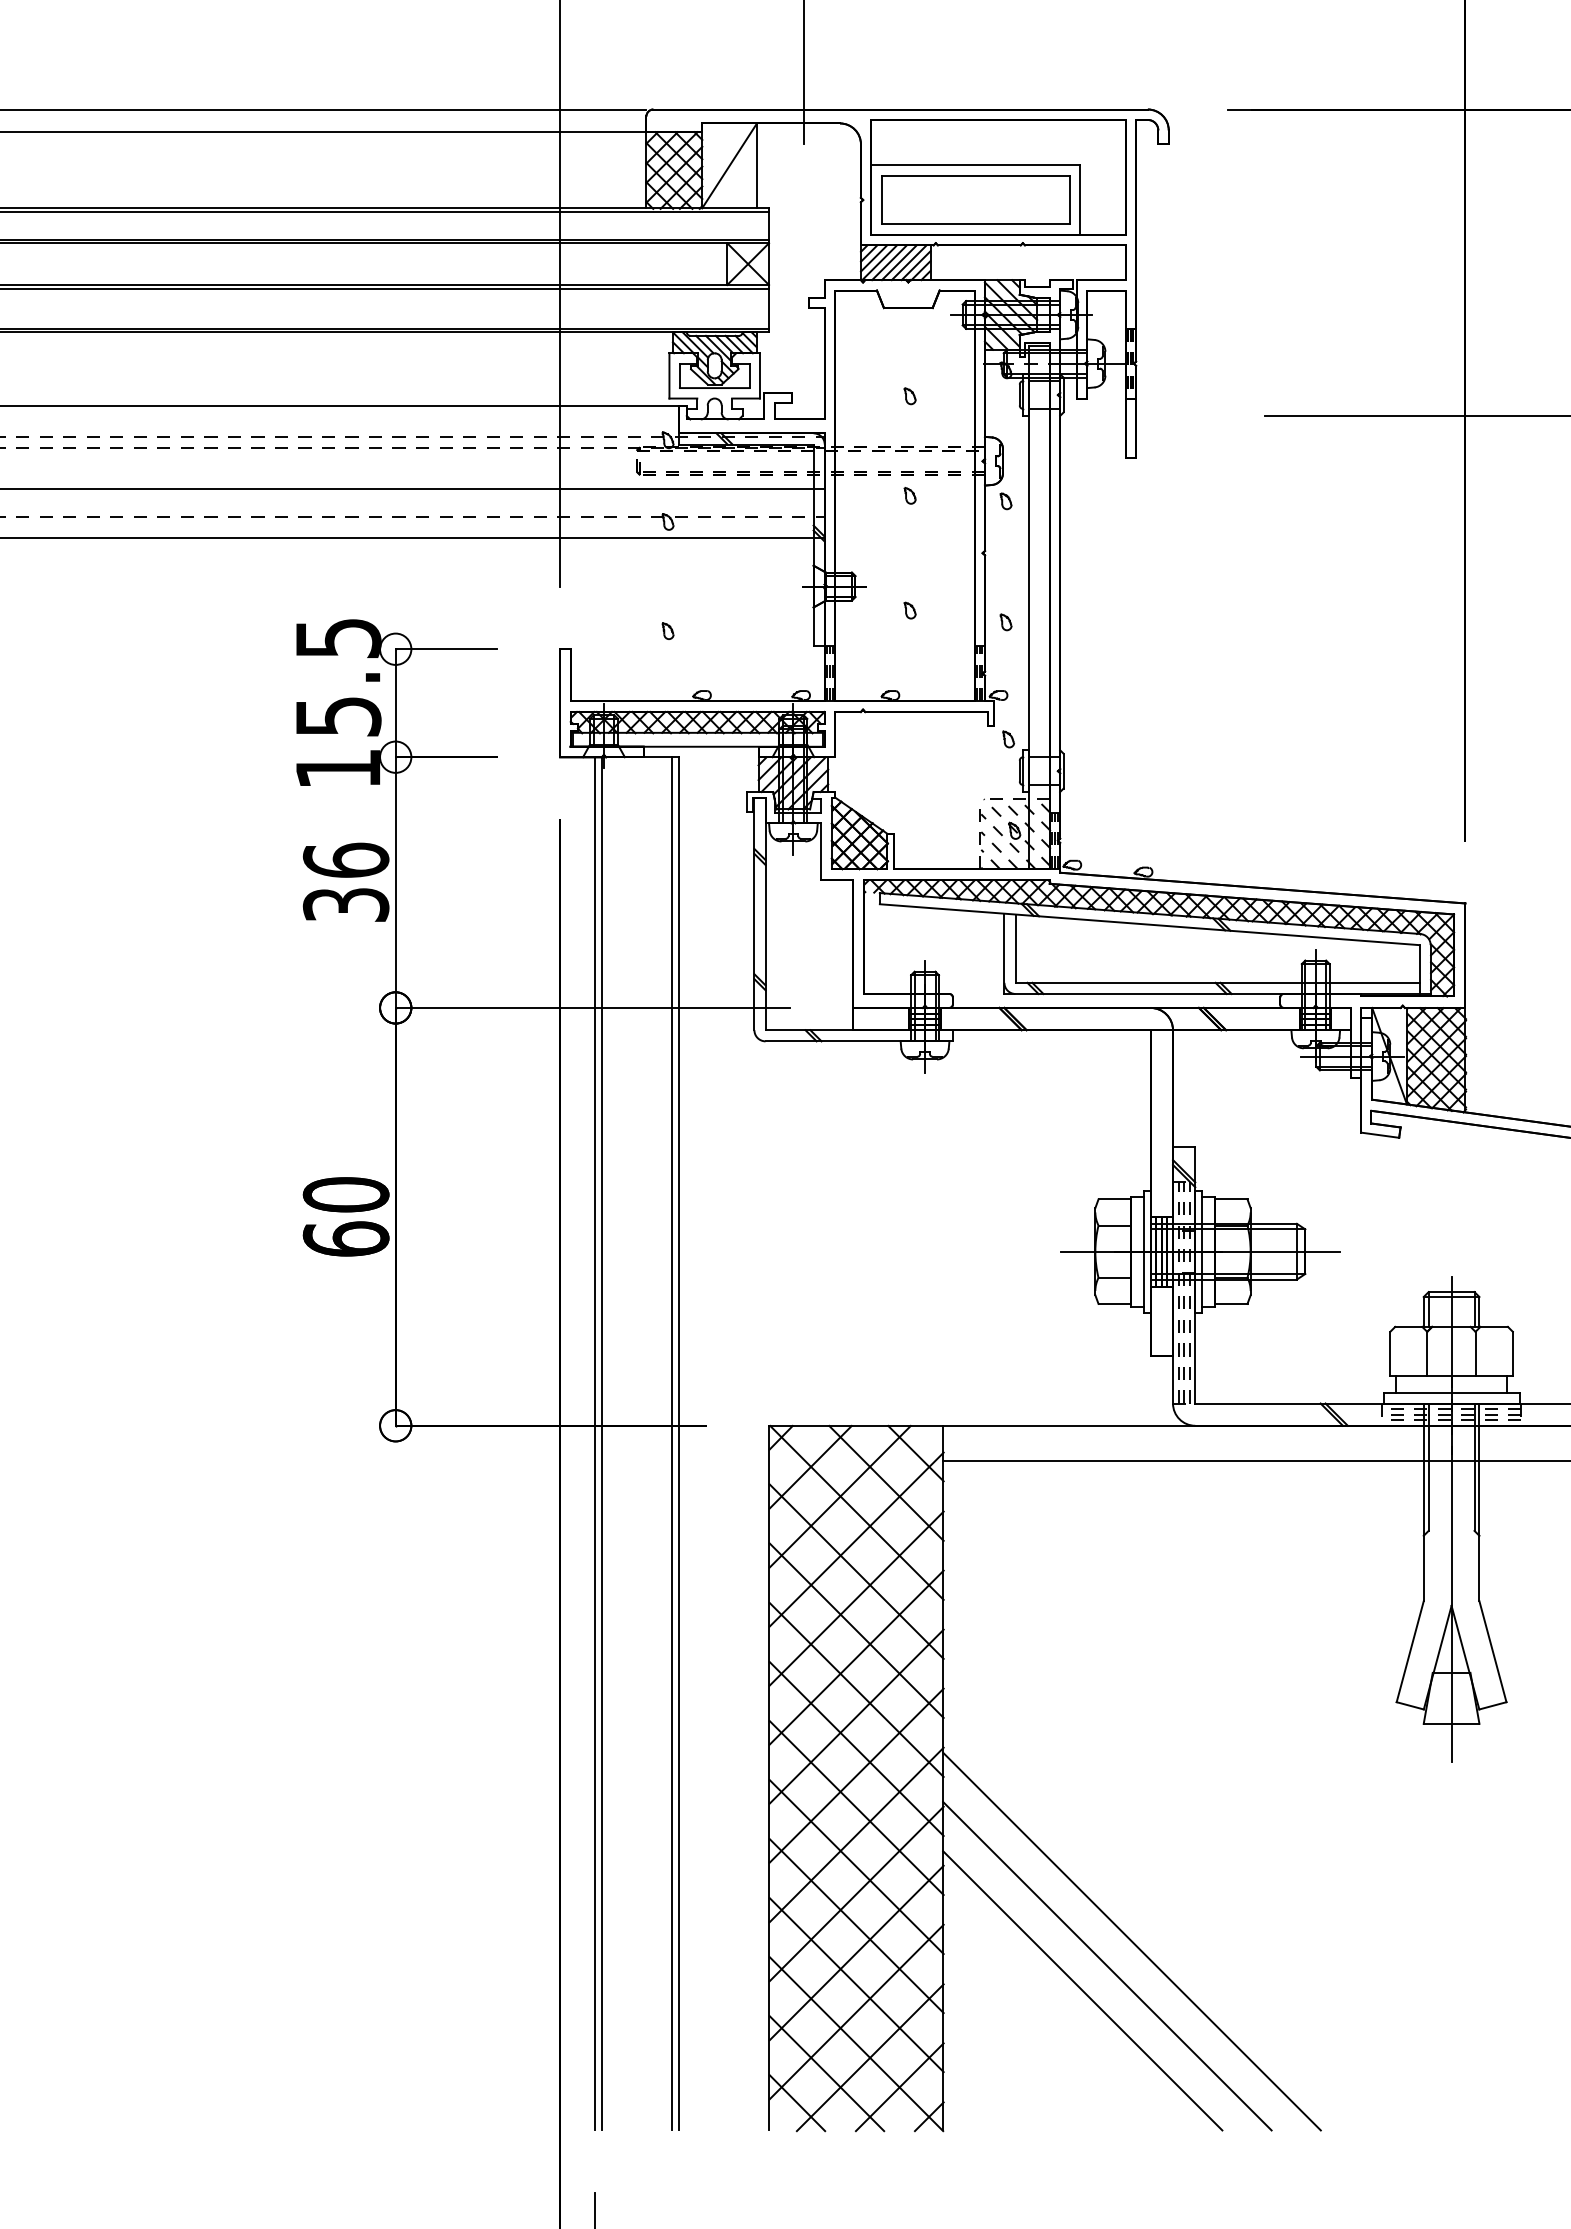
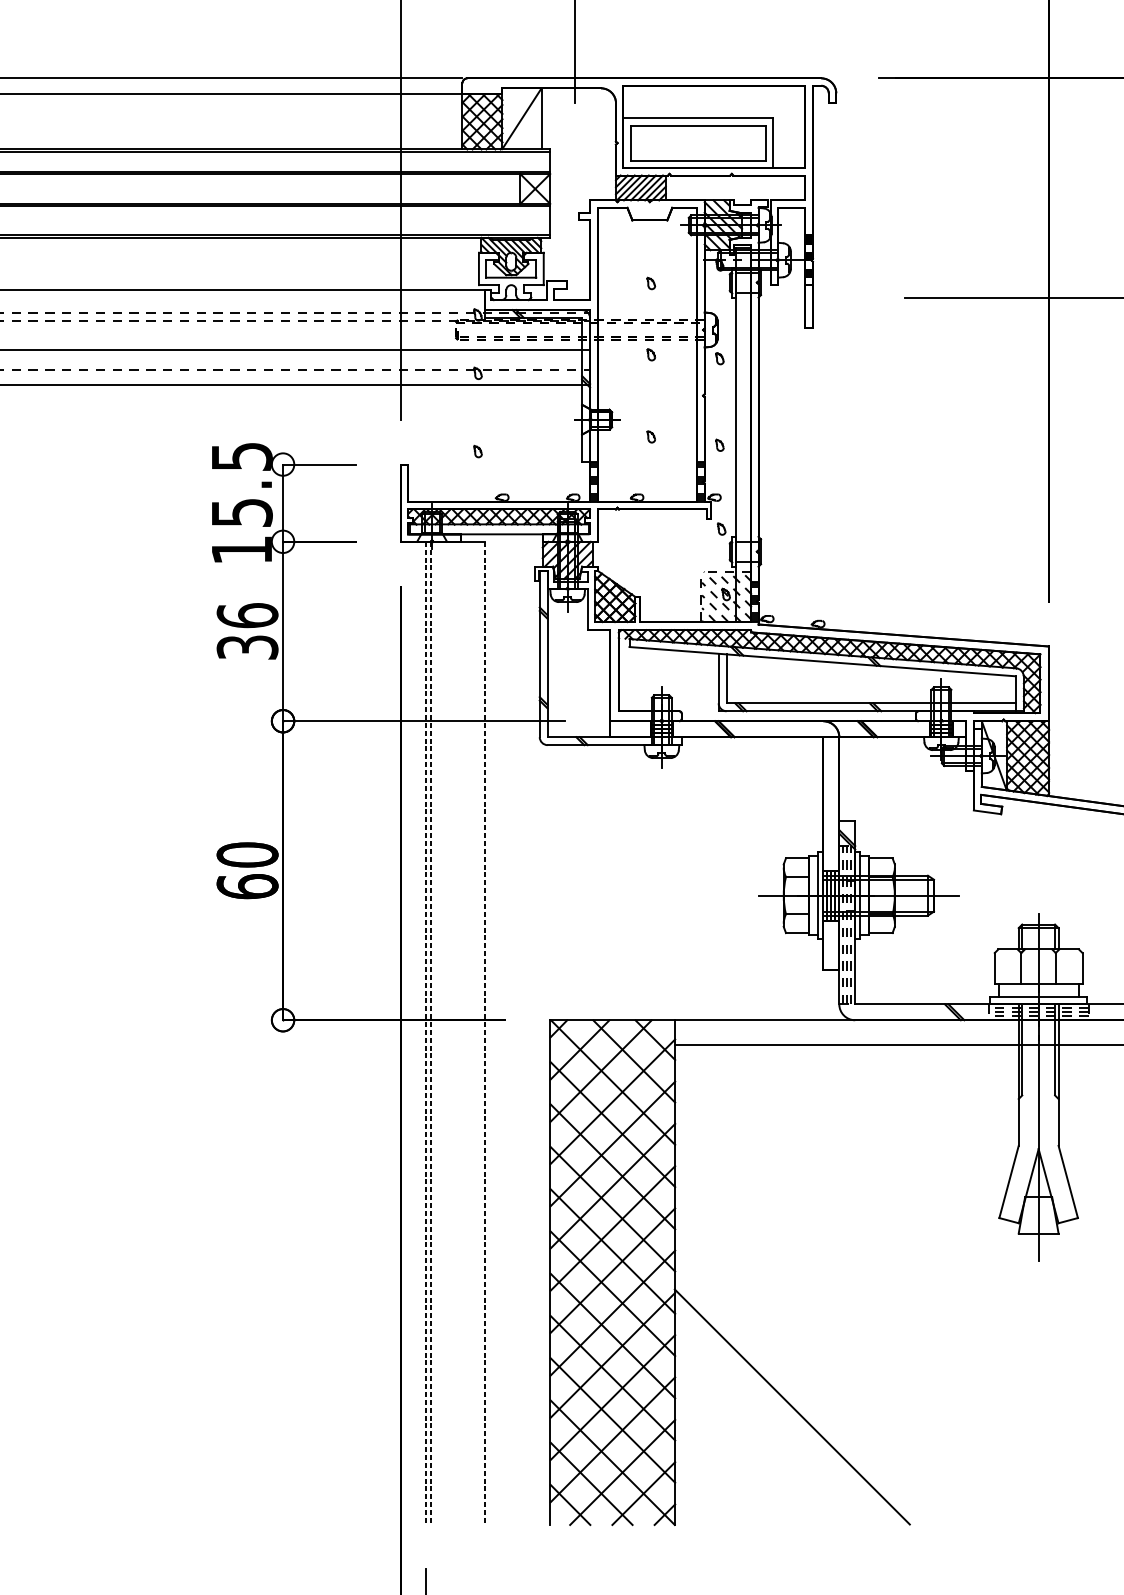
line: (594, 1443) -> (425, 1032), solid -> dashed
line: (601, 1443) -> (430, 1032), solid -> dashed
line: (671, 1443) -> (480, 1032), removed
line: (678, 1443) -> (485, 1032), solid -> dashed
line: (1131, 1941) -> (809, 1389), removed
line: (1082, 1990) -> (774, 1424), removed

